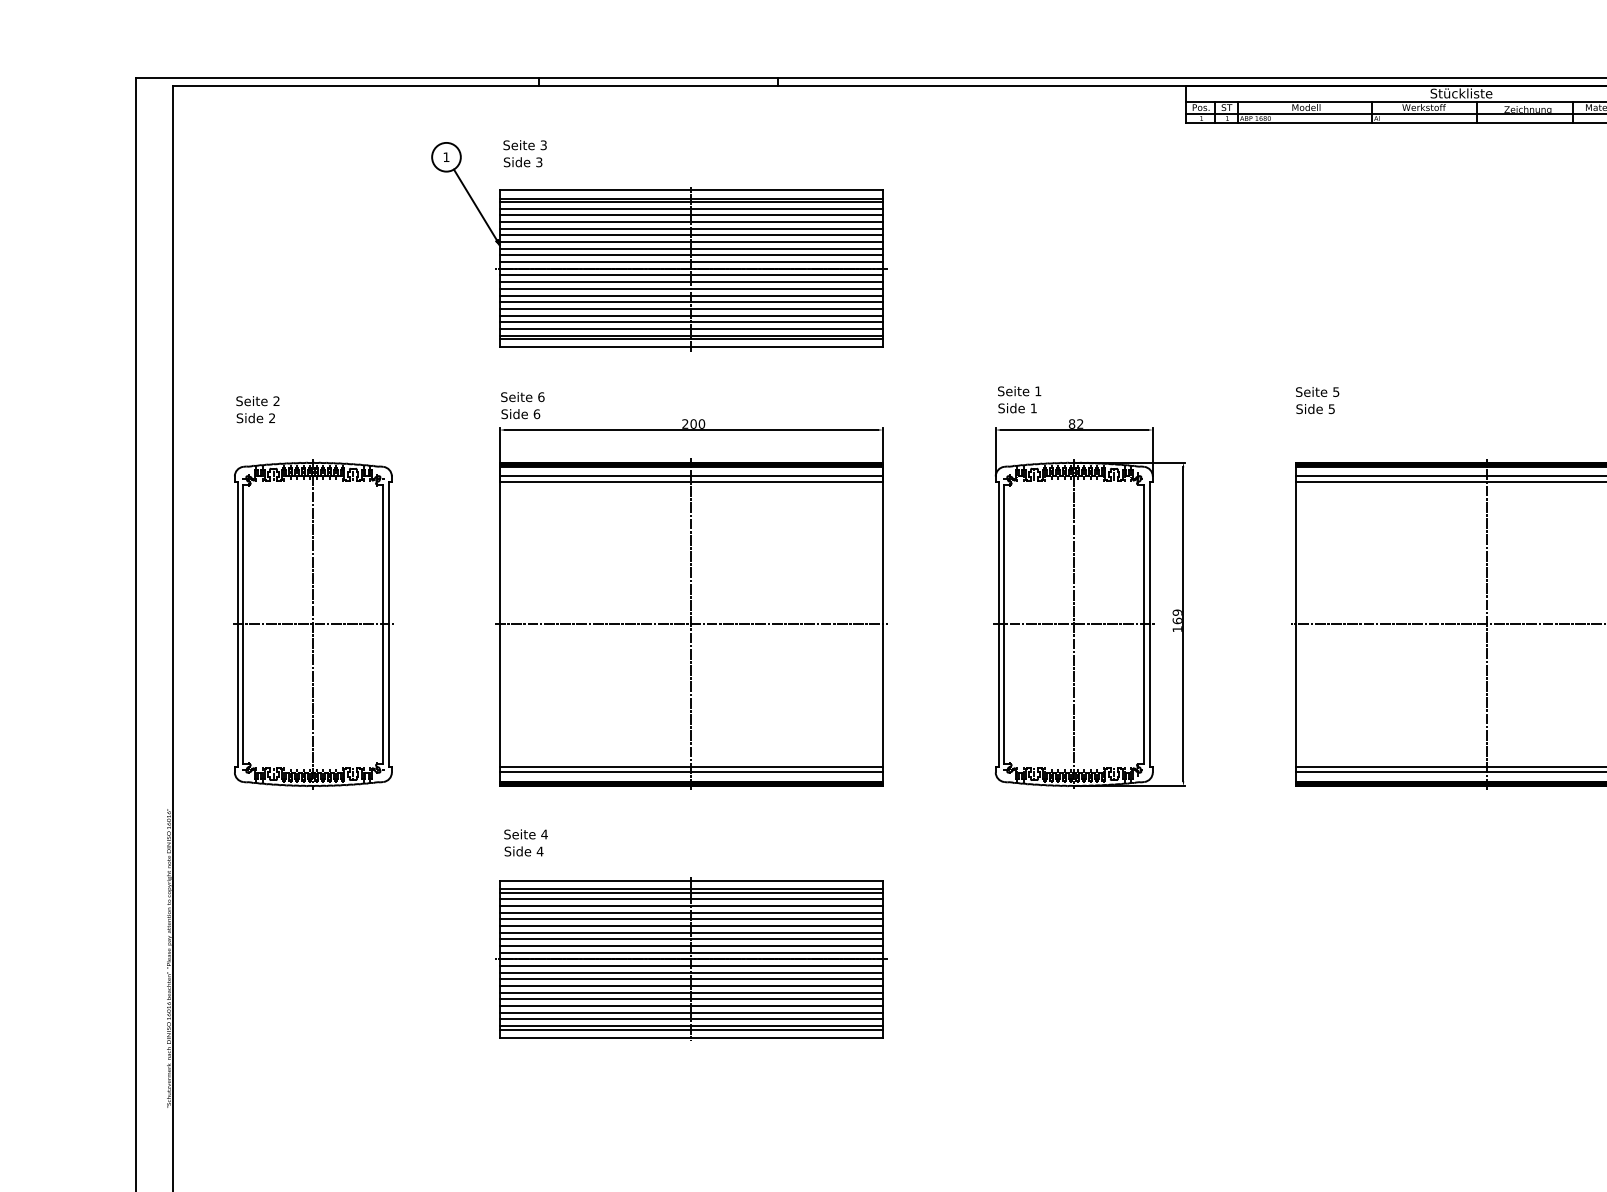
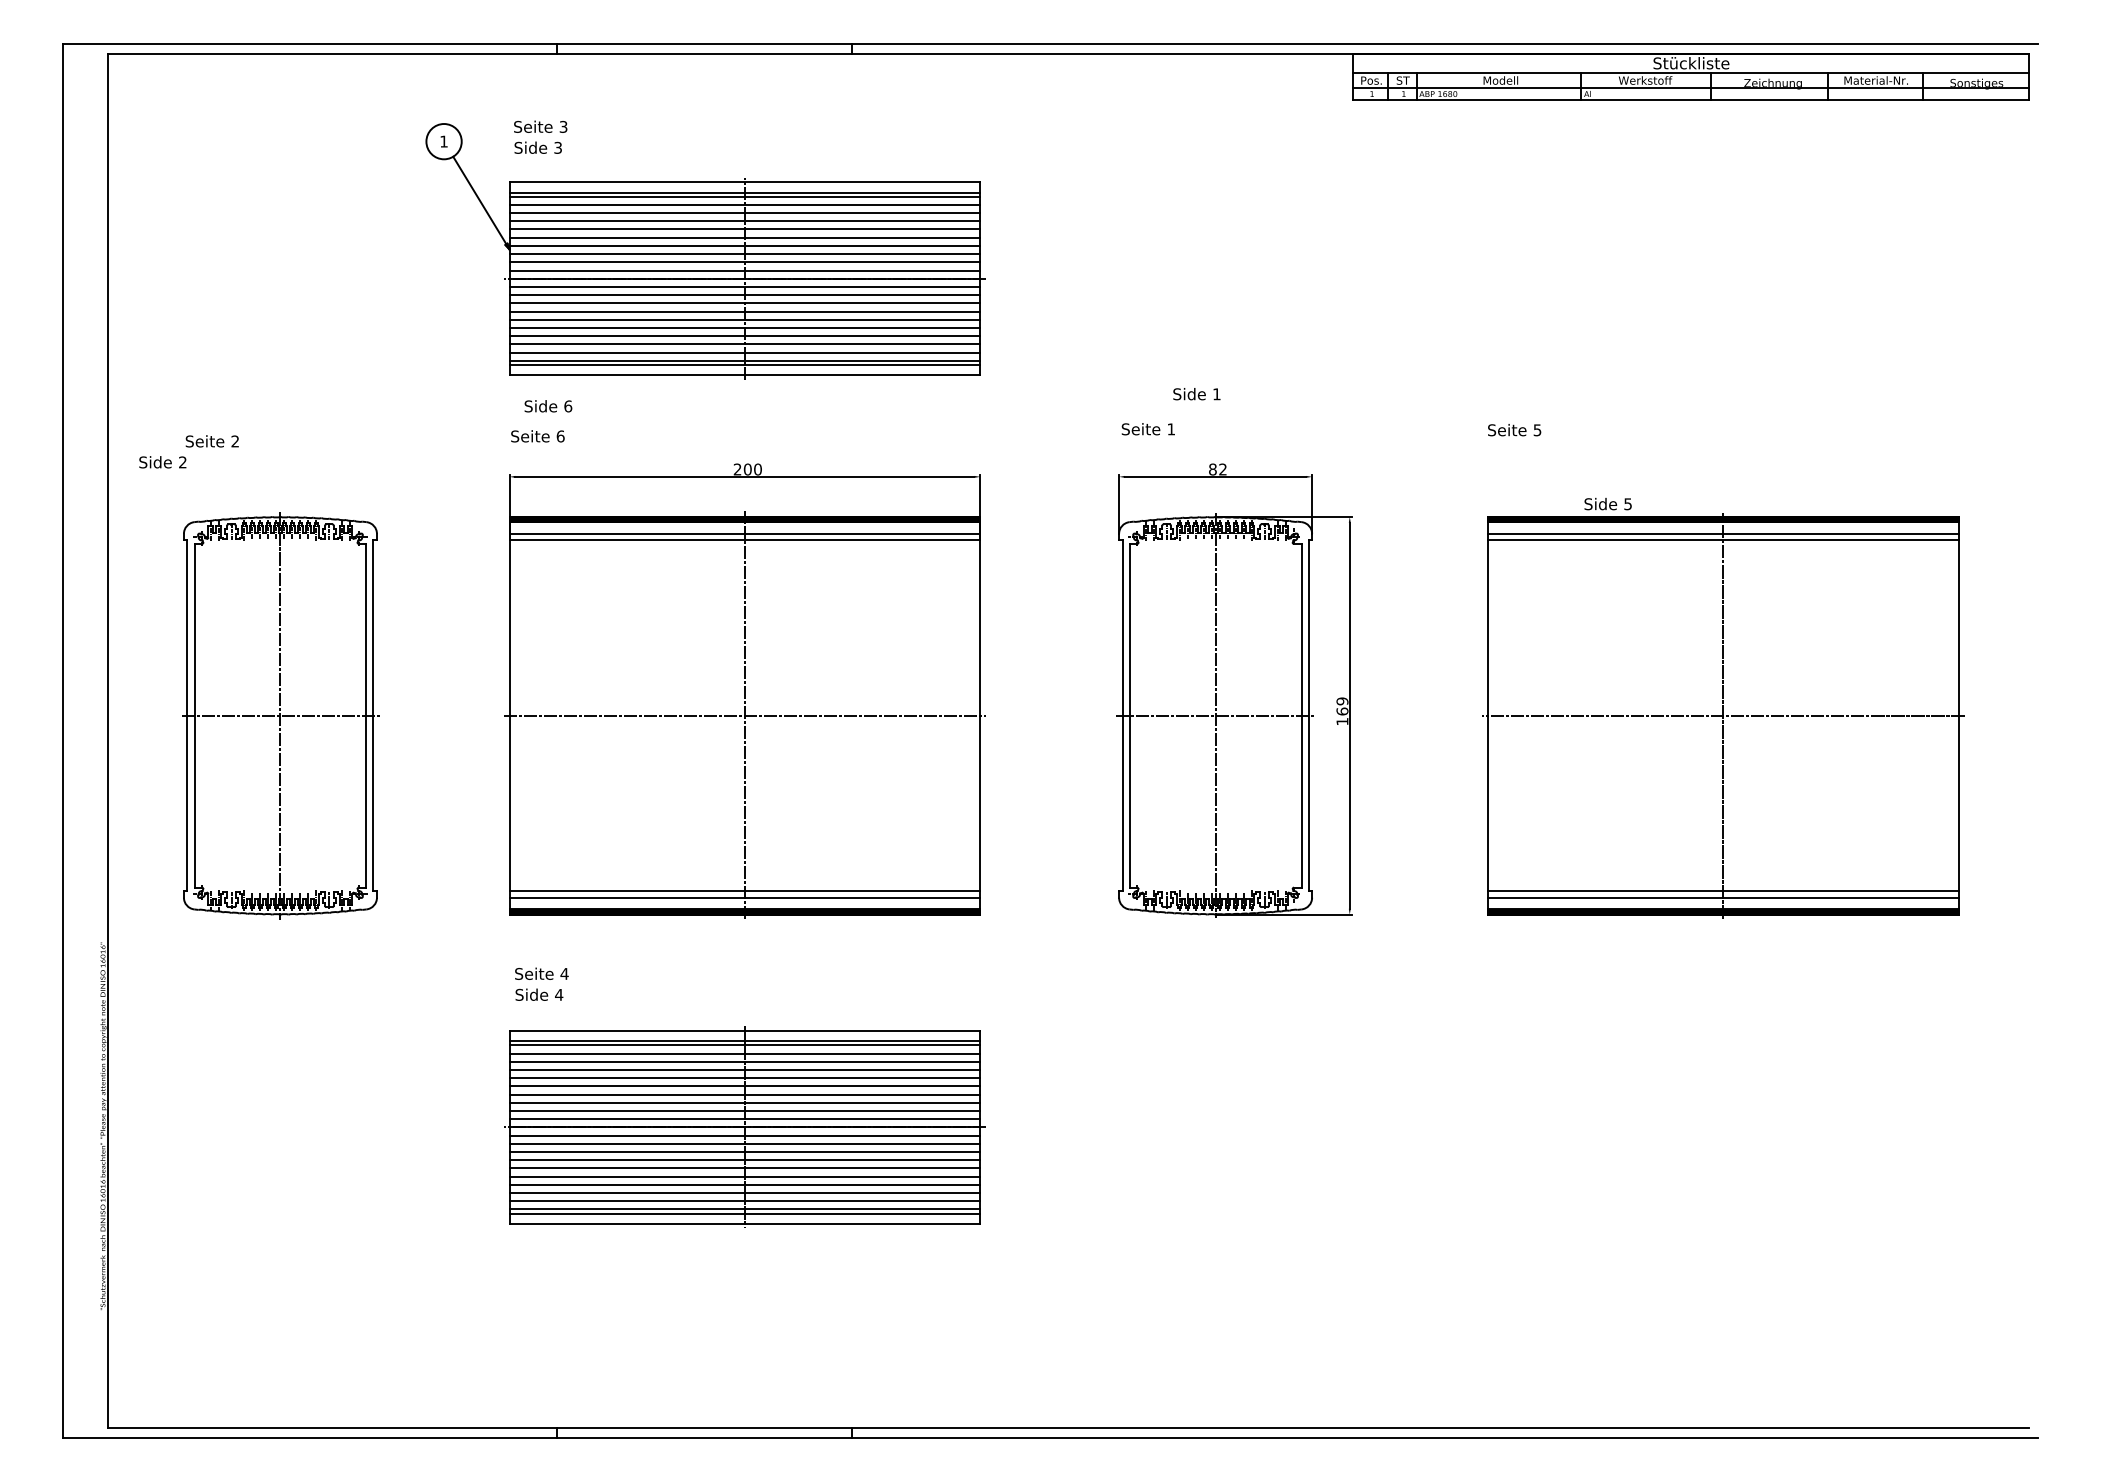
text: (1017, 408) -> (1196, 394), moved
text: (1315, 408) -> (1607, 503), moved
text: (520, 414) -> (548, 406), moved
text: (255, 418) -> (162, 462), moved

